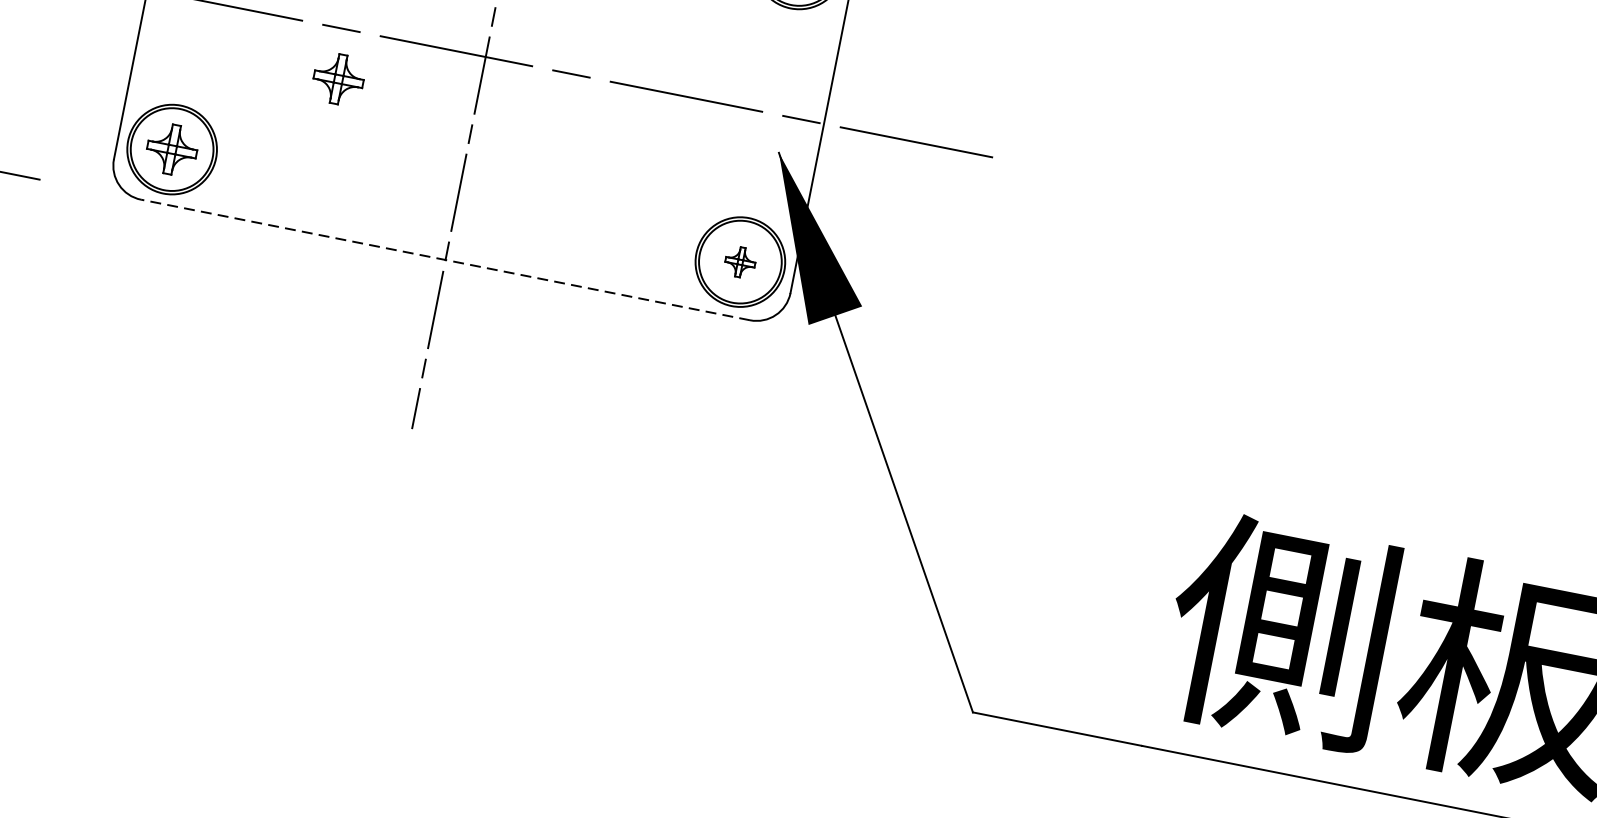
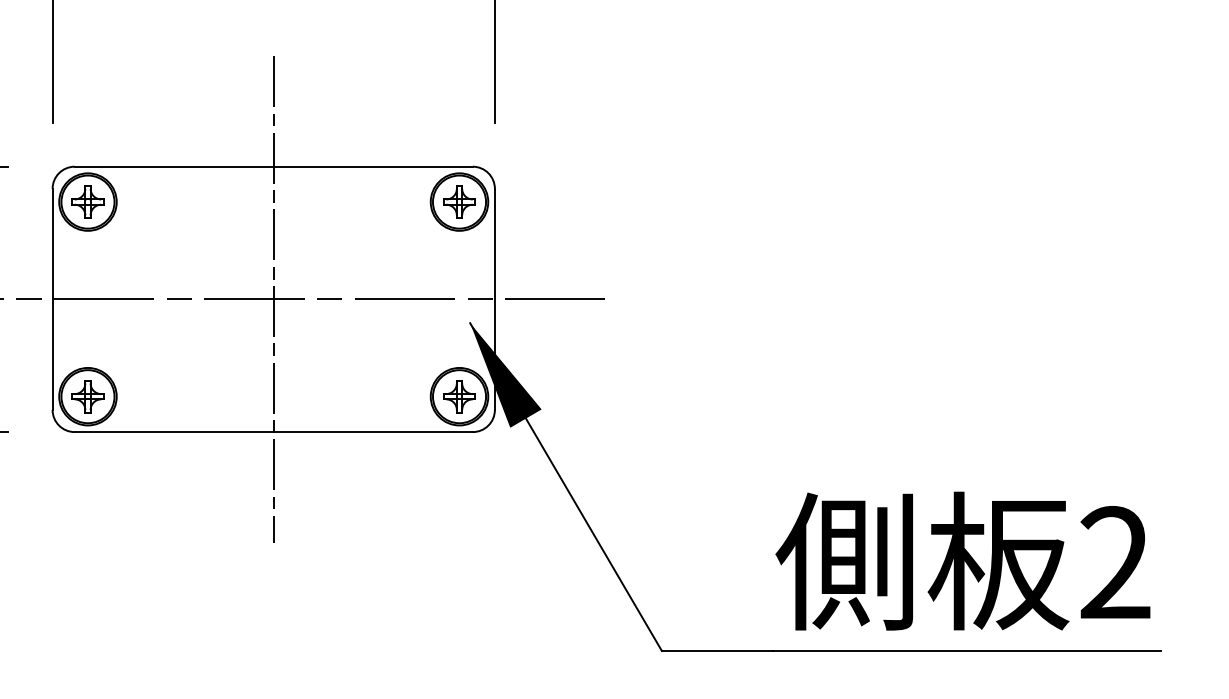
part: (337, 78) -> (183, 331), removed
line: (445, 260) -> (273, 432), dashed -> solid
part: (740, 261) -> (459, 396), size x1.67

